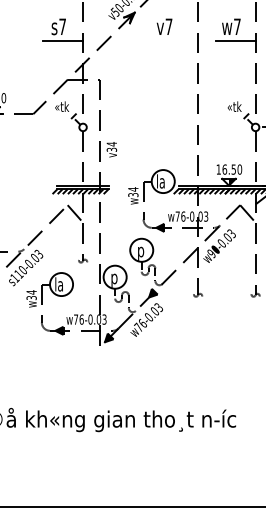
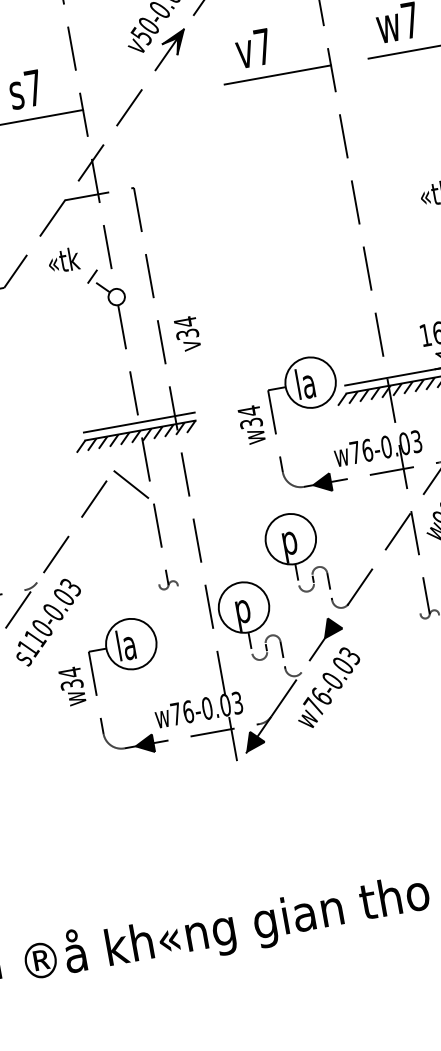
line: (173, 40) -> (277, 74), added

